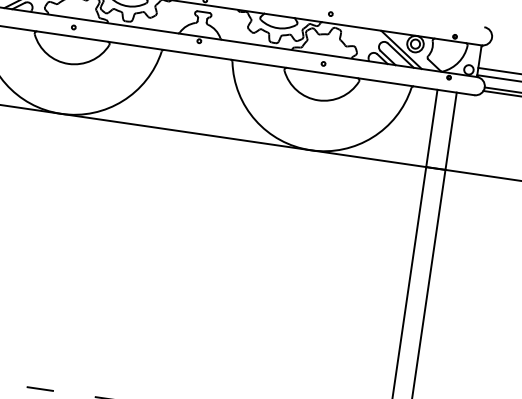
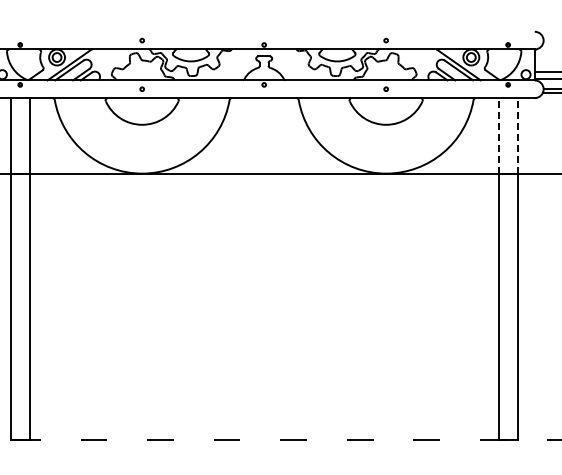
line: (431, 128) -> (498, 135), solid -> dashed
line: (451, 130) -> (517, 135), solid -> dashed

